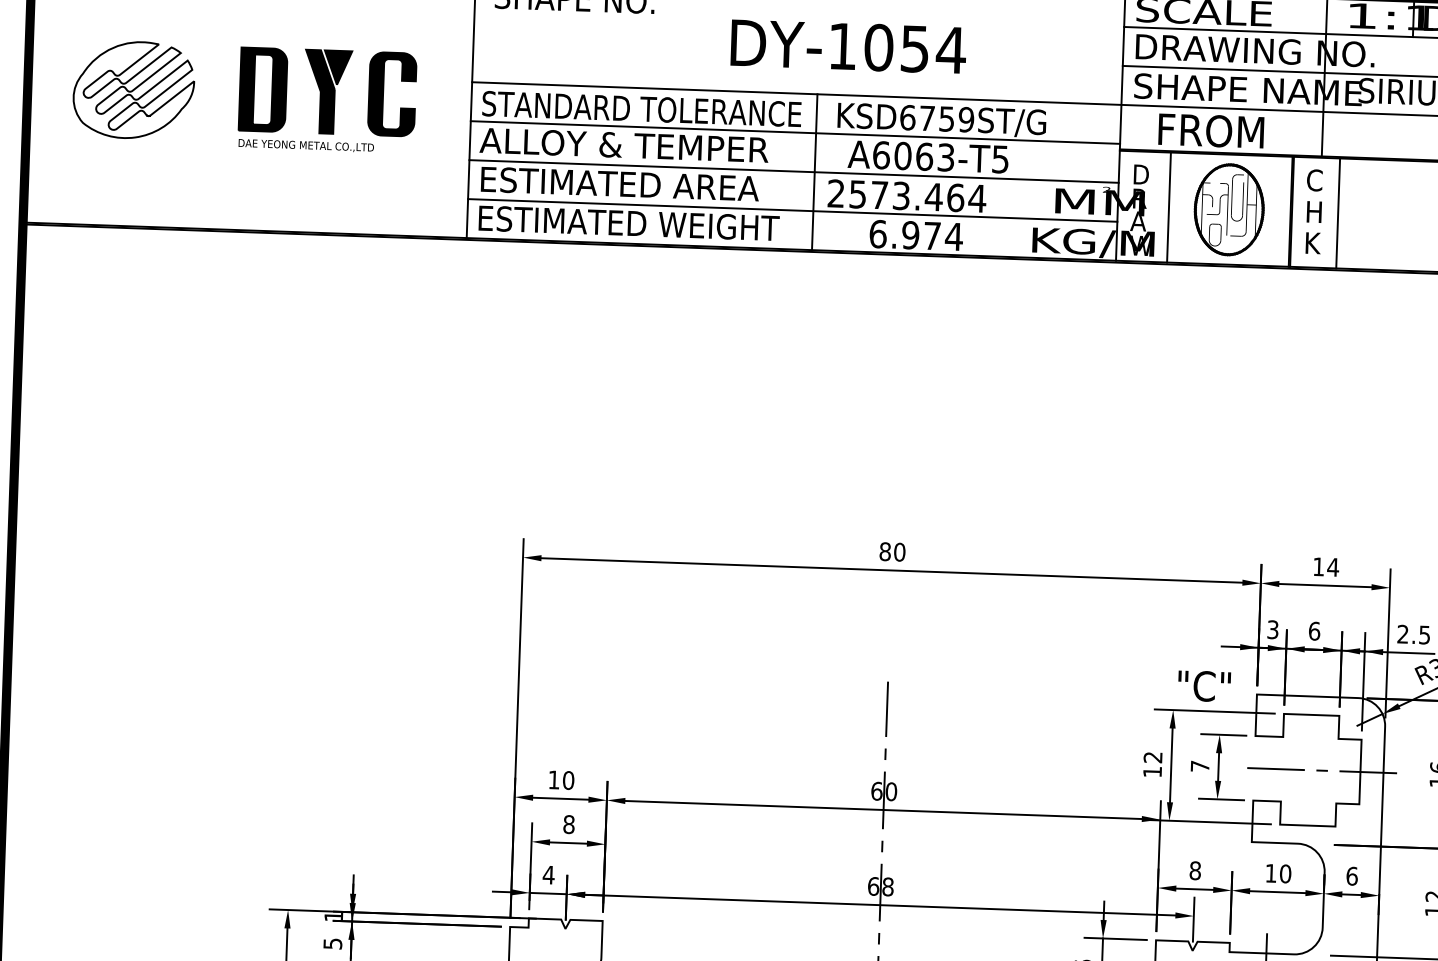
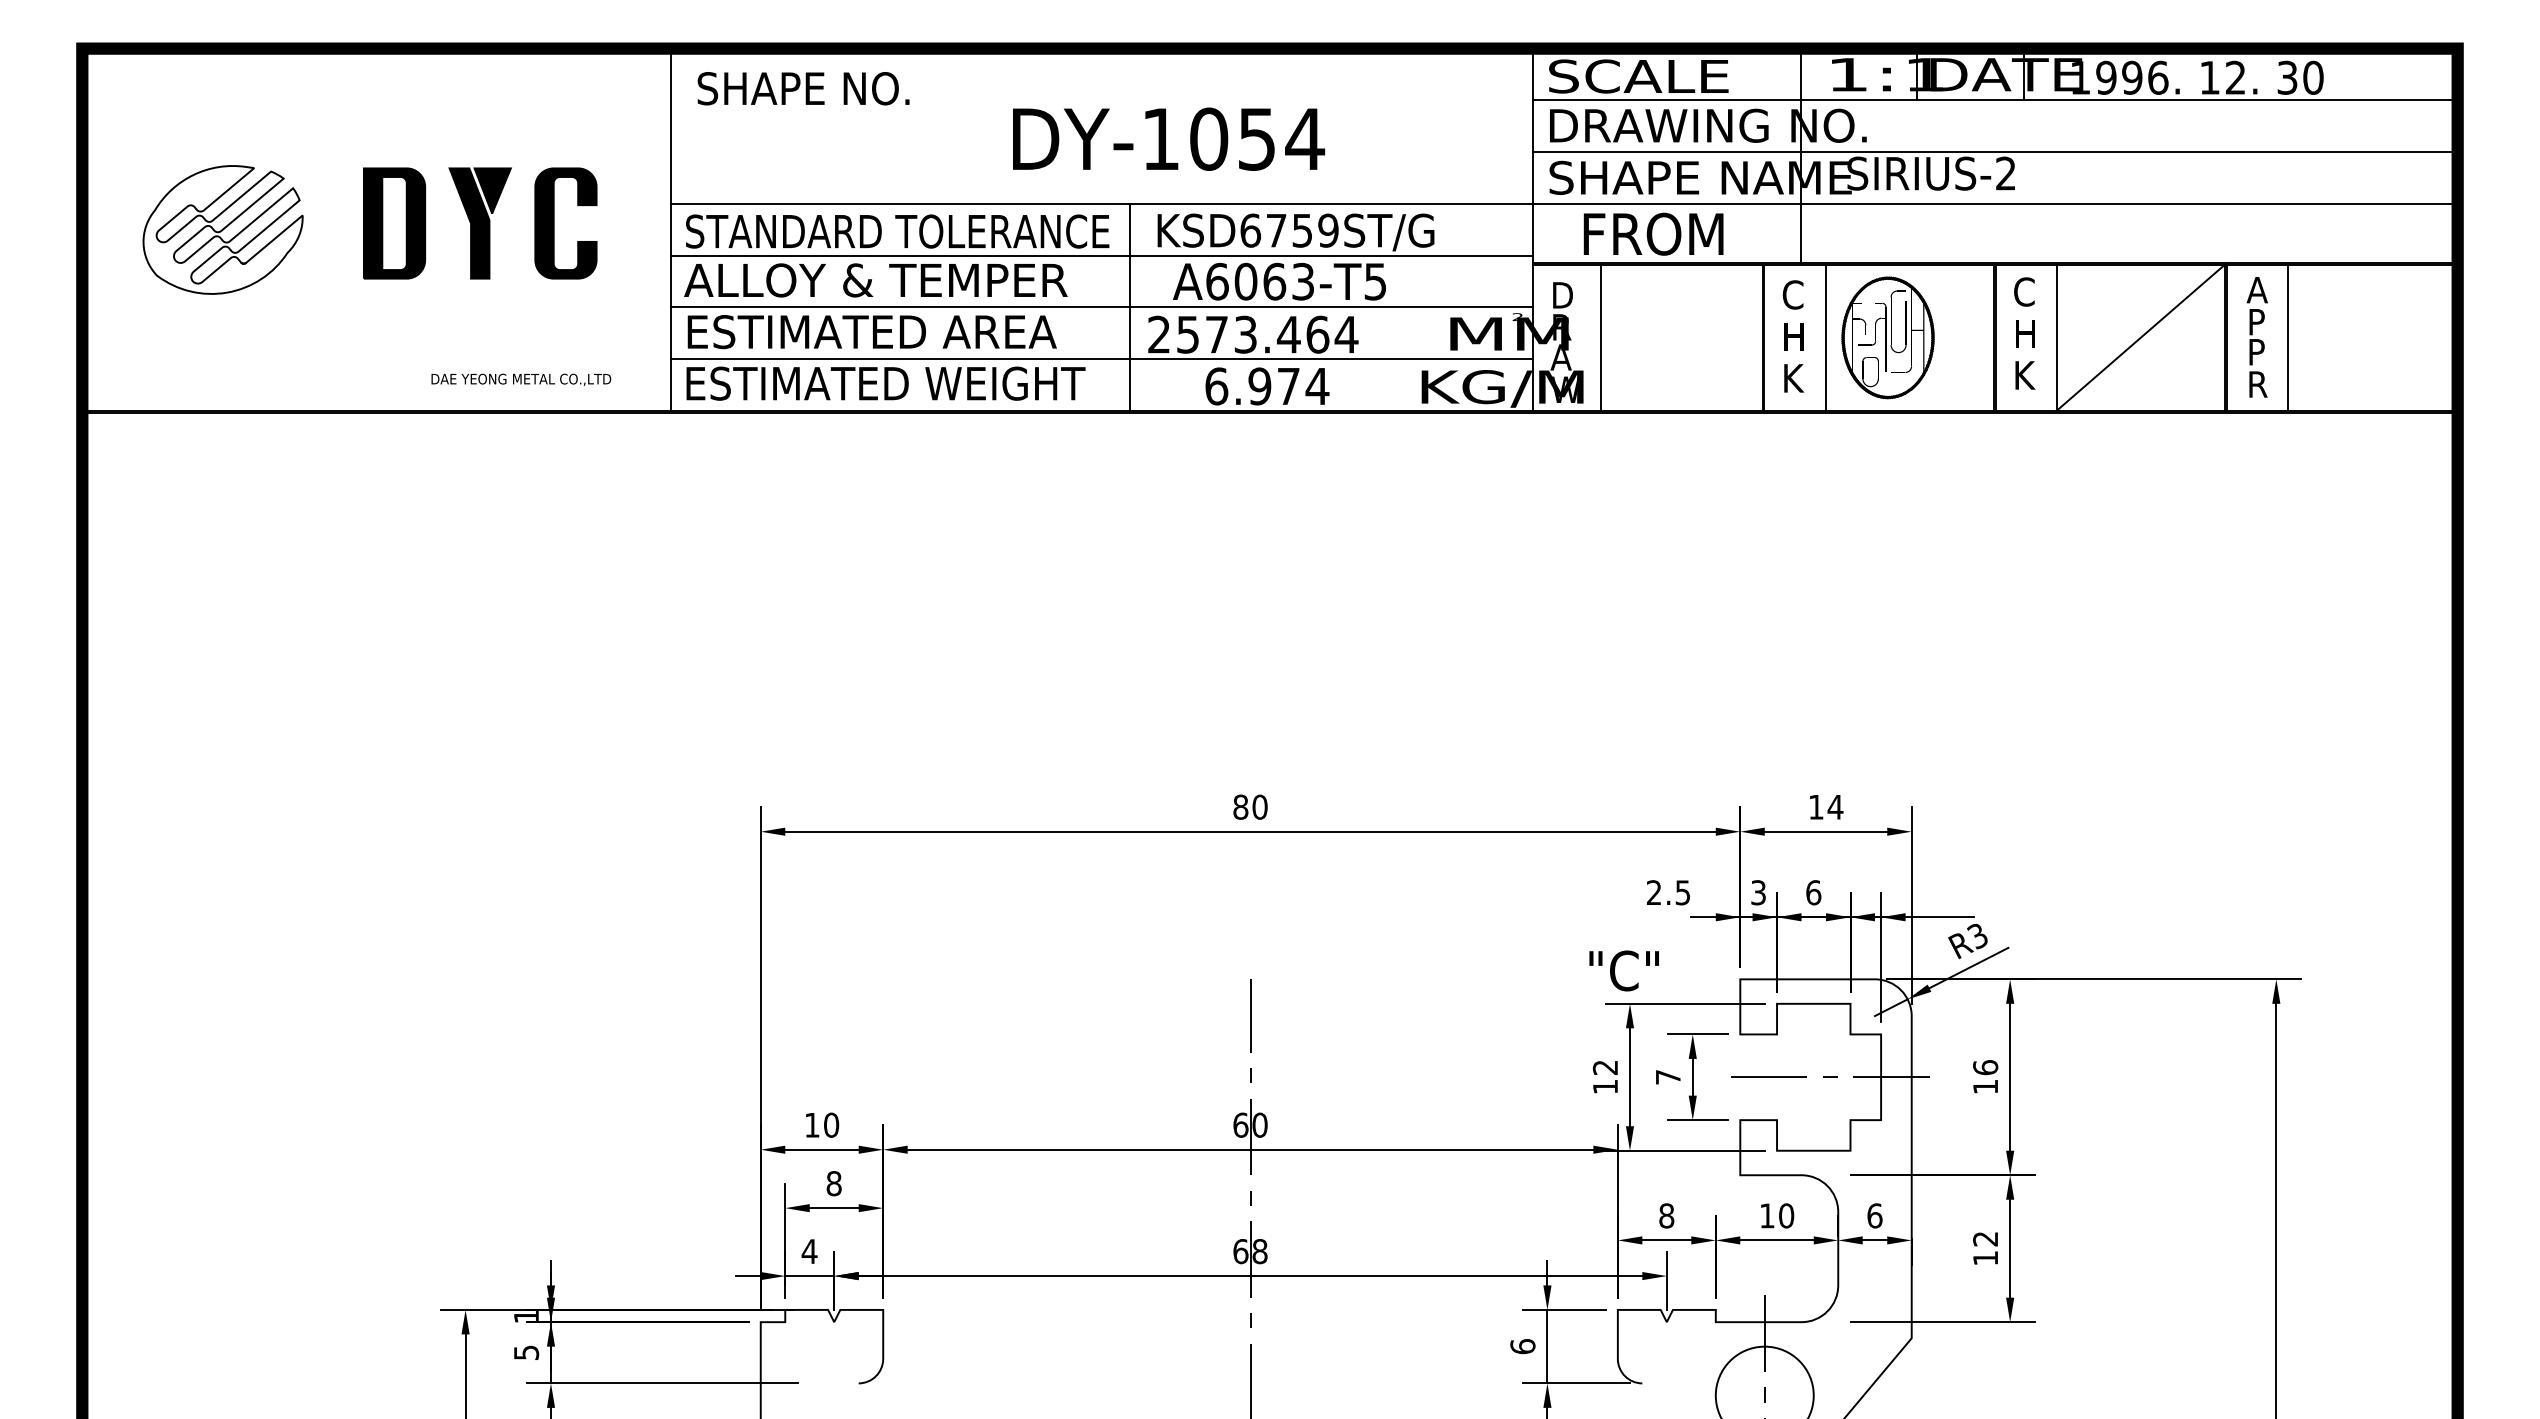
text: (306, 145) -> (521, 379), moved
part: (1228, 209) -> (1887, 337), moved
text: (1413, 634) -> (1668, 892), moved
text: (1203, 686) -> (1623, 970), moved

